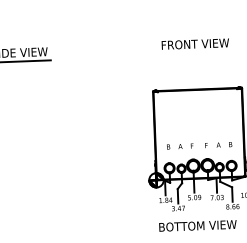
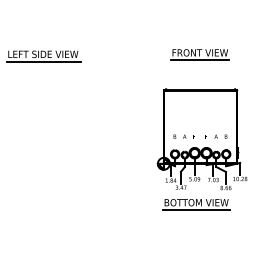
line: (194, 53) -> (199, 60), added
line: (198, 234) -> (196, 209), added

